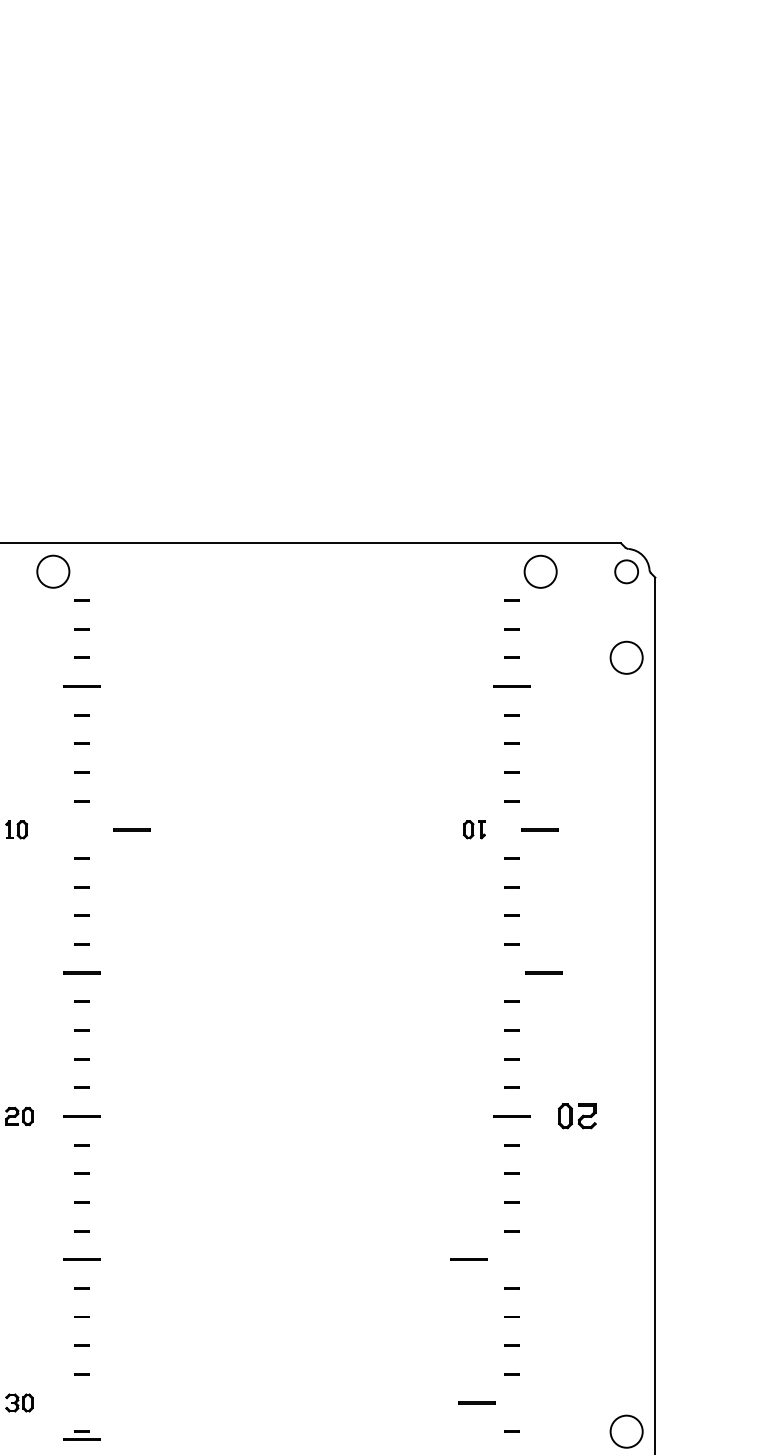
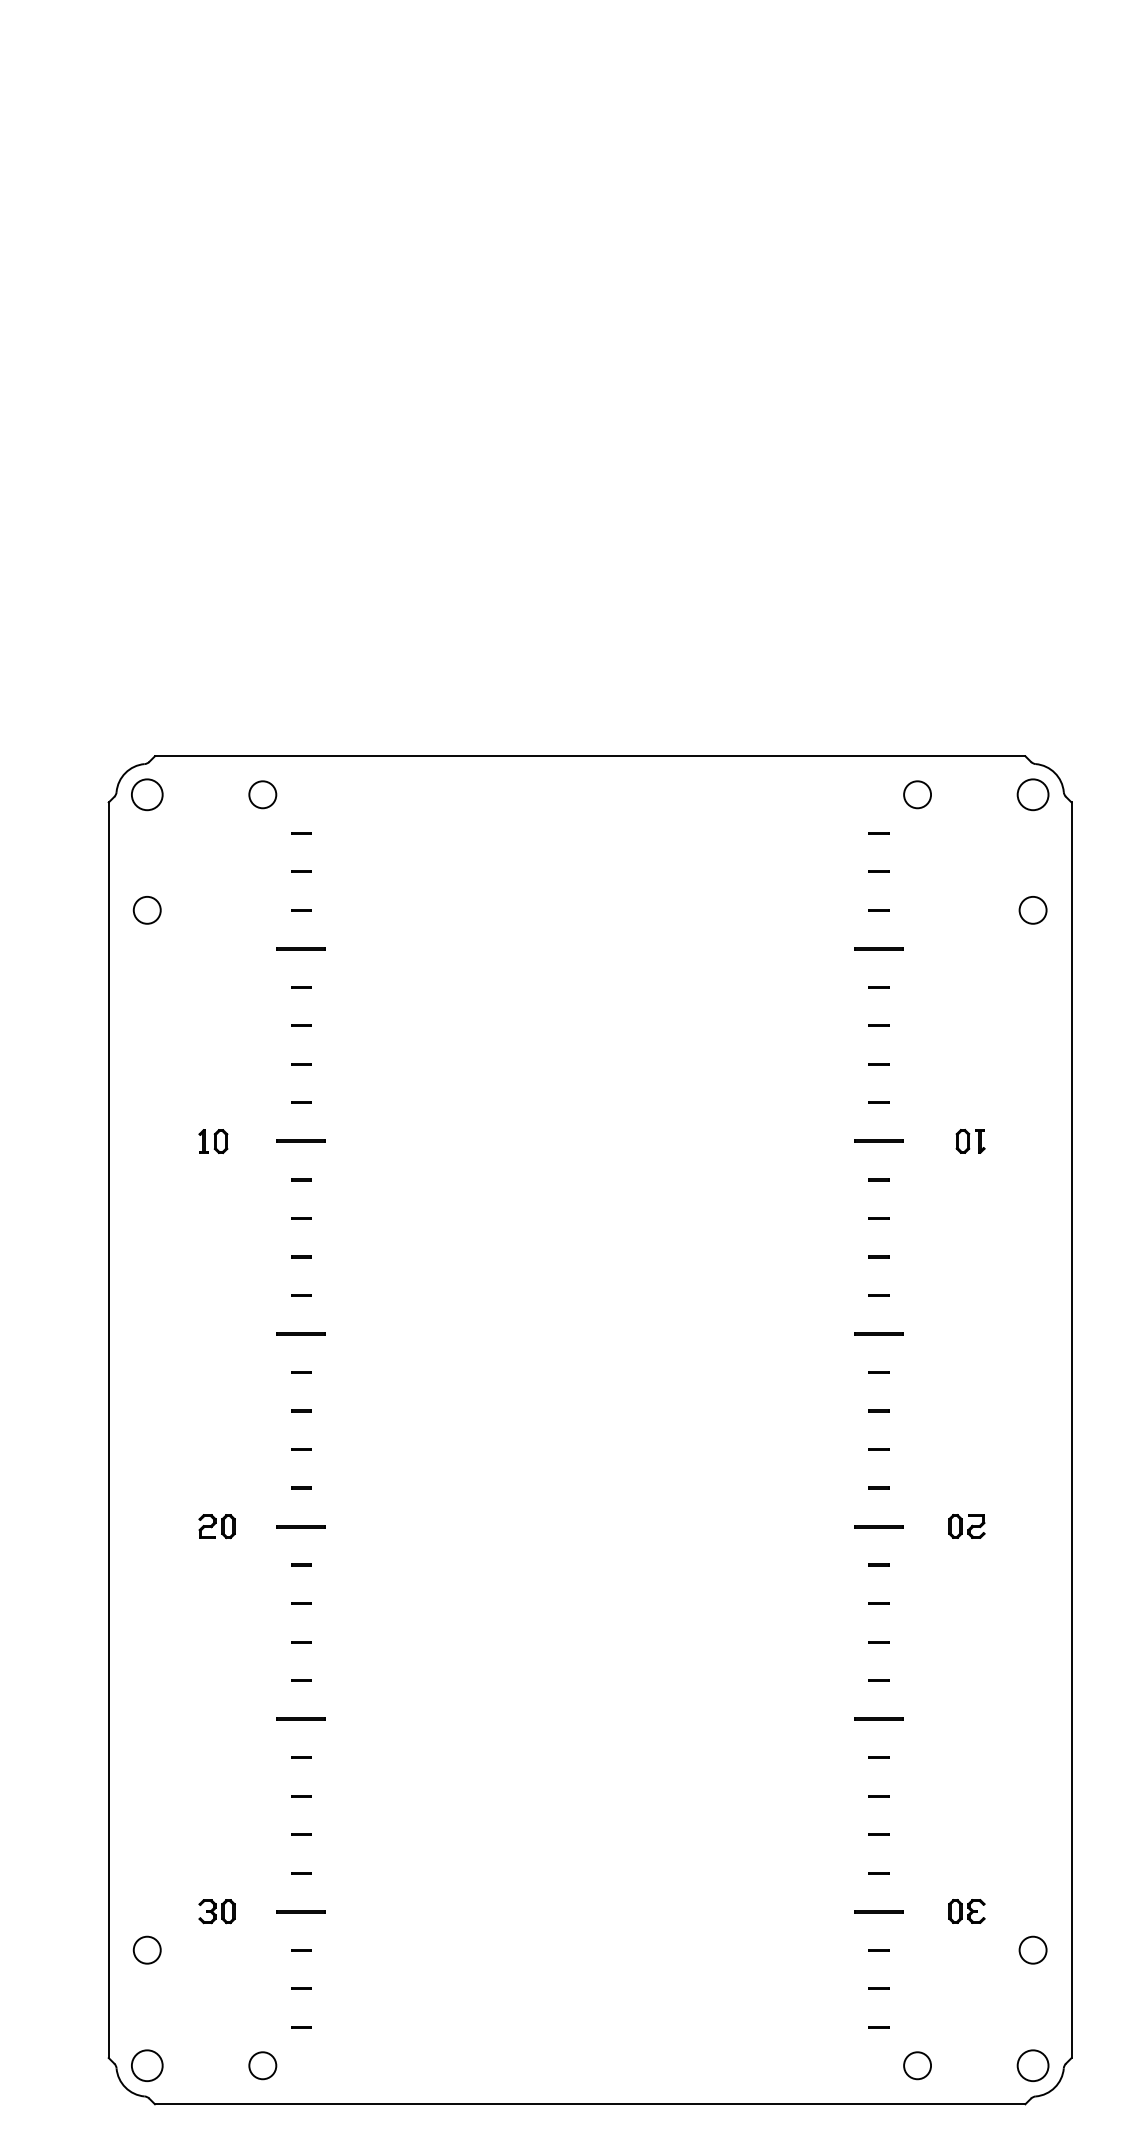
circle: (53, 571) -> (262, 794), size x0.62
circle: (540, 571) -> (917, 794), size x0.62
circle: (626, 657) -> (1032, 909), size x0.62
line: (131, 829) -> (300, 1140), moved
part: (474, 829) -> (970, 1141), moved
line: (539, 829) -> (878, 1140), moved
line: (543, 972) -> (878, 1333), moved
part: (577, 1116) -> (966, 1526), size x0.71
line: (468, 1259) -> (878, 1718), moved
line: (476, 1402) -> (878, 1911), moved
part: (577, 1402) -> (966, 1911), added
circle: (626, 1431) -> (1032, 1949), size x0.62
line: (81, 1439) -> (300, 1911), moved

